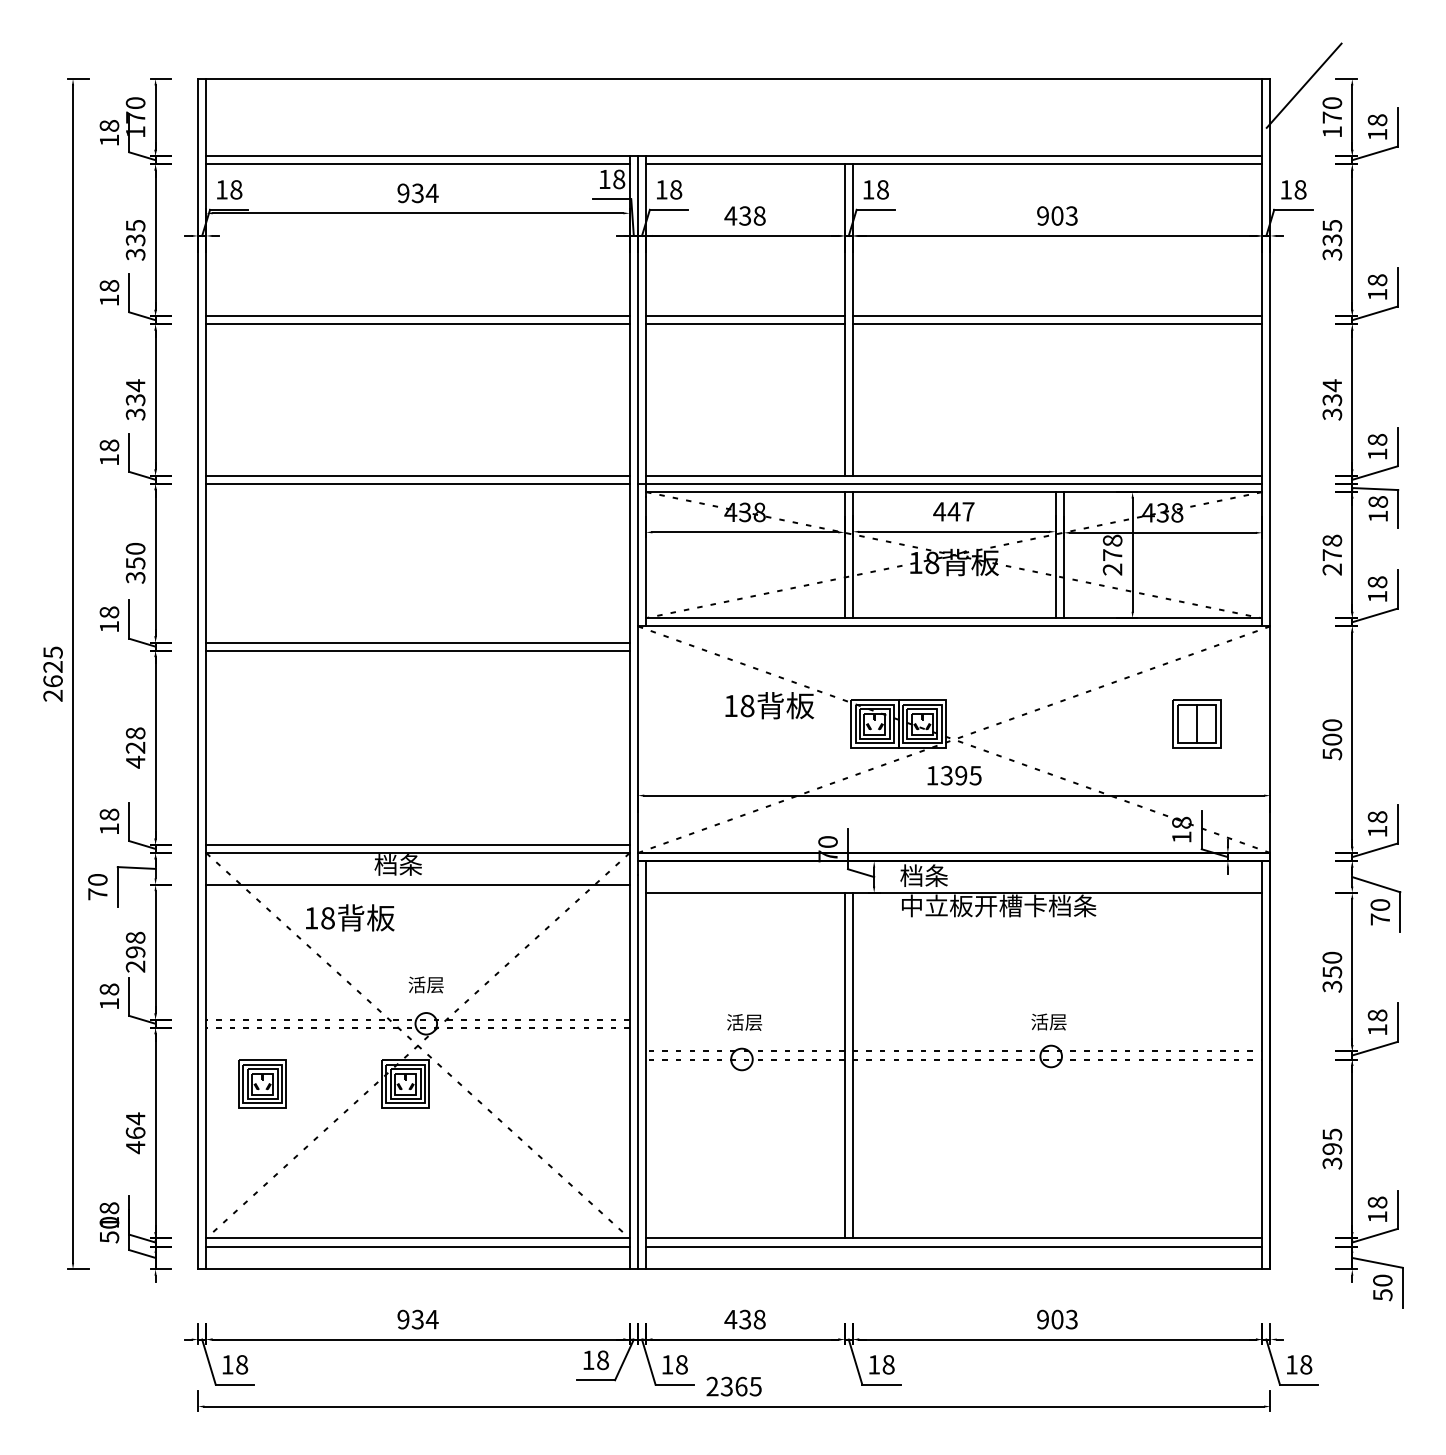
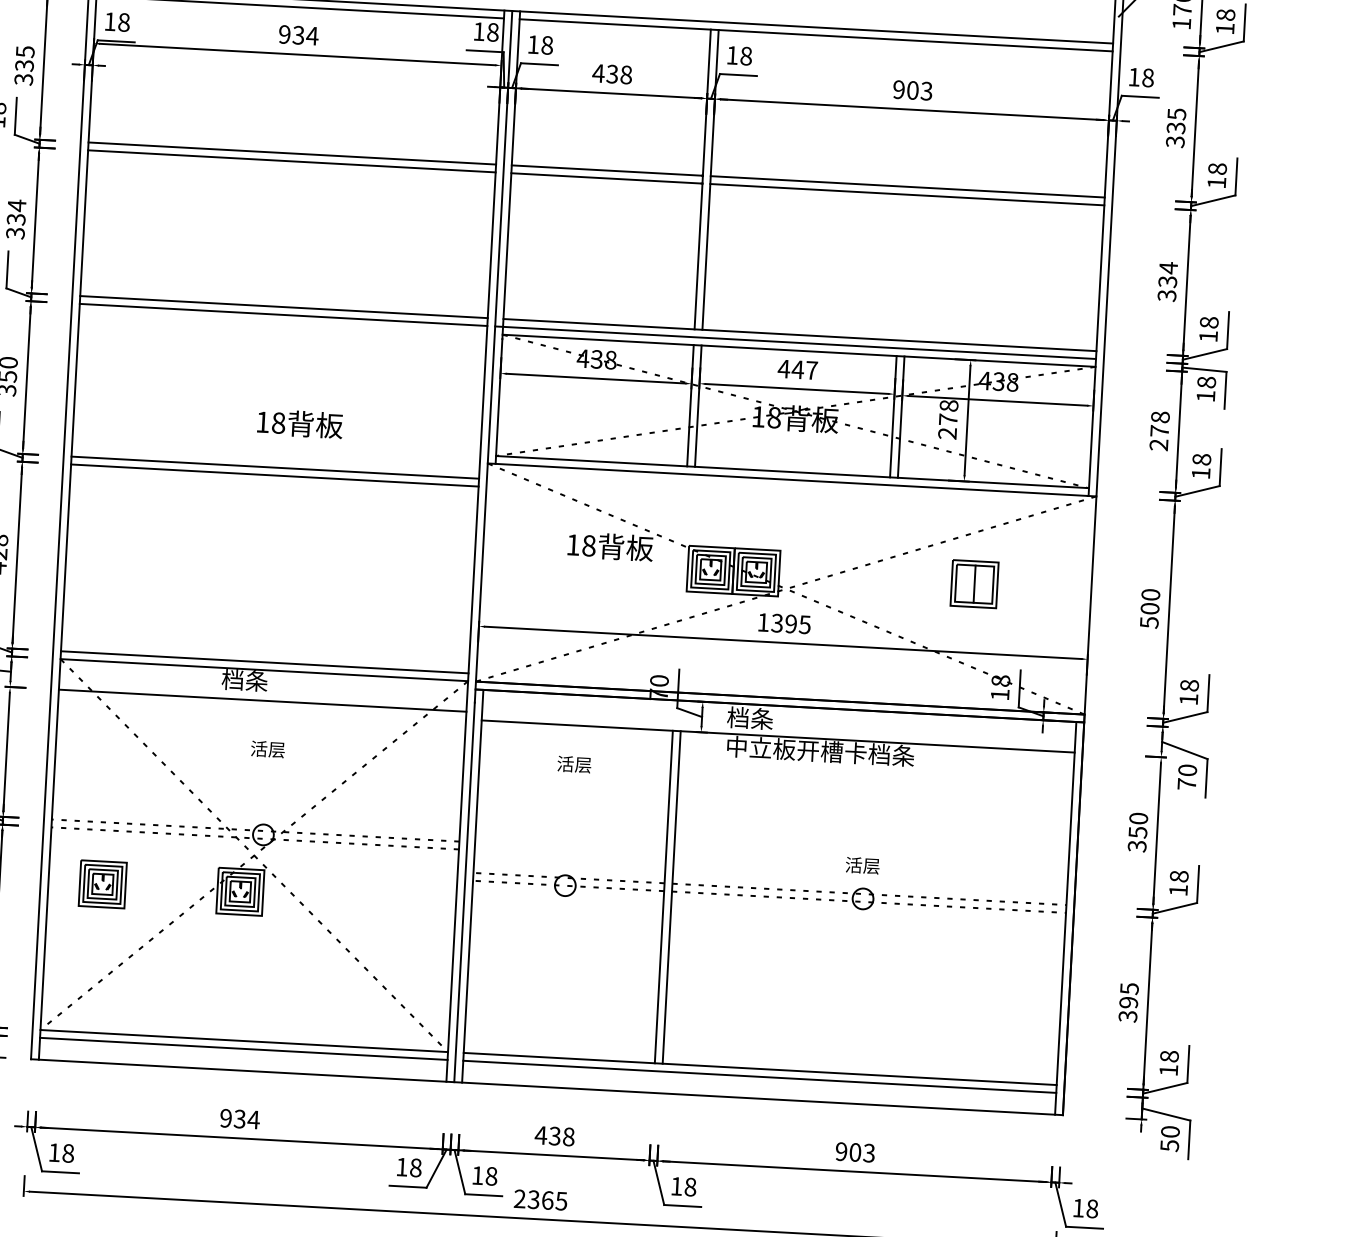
part: (1196, 723) -> (974, 583), moved
text: (350, 917) -> (300, 423), moved
text: (425, 984) -> (267, 748), moved
text: (744, 1022) -> (574, 764), moved

